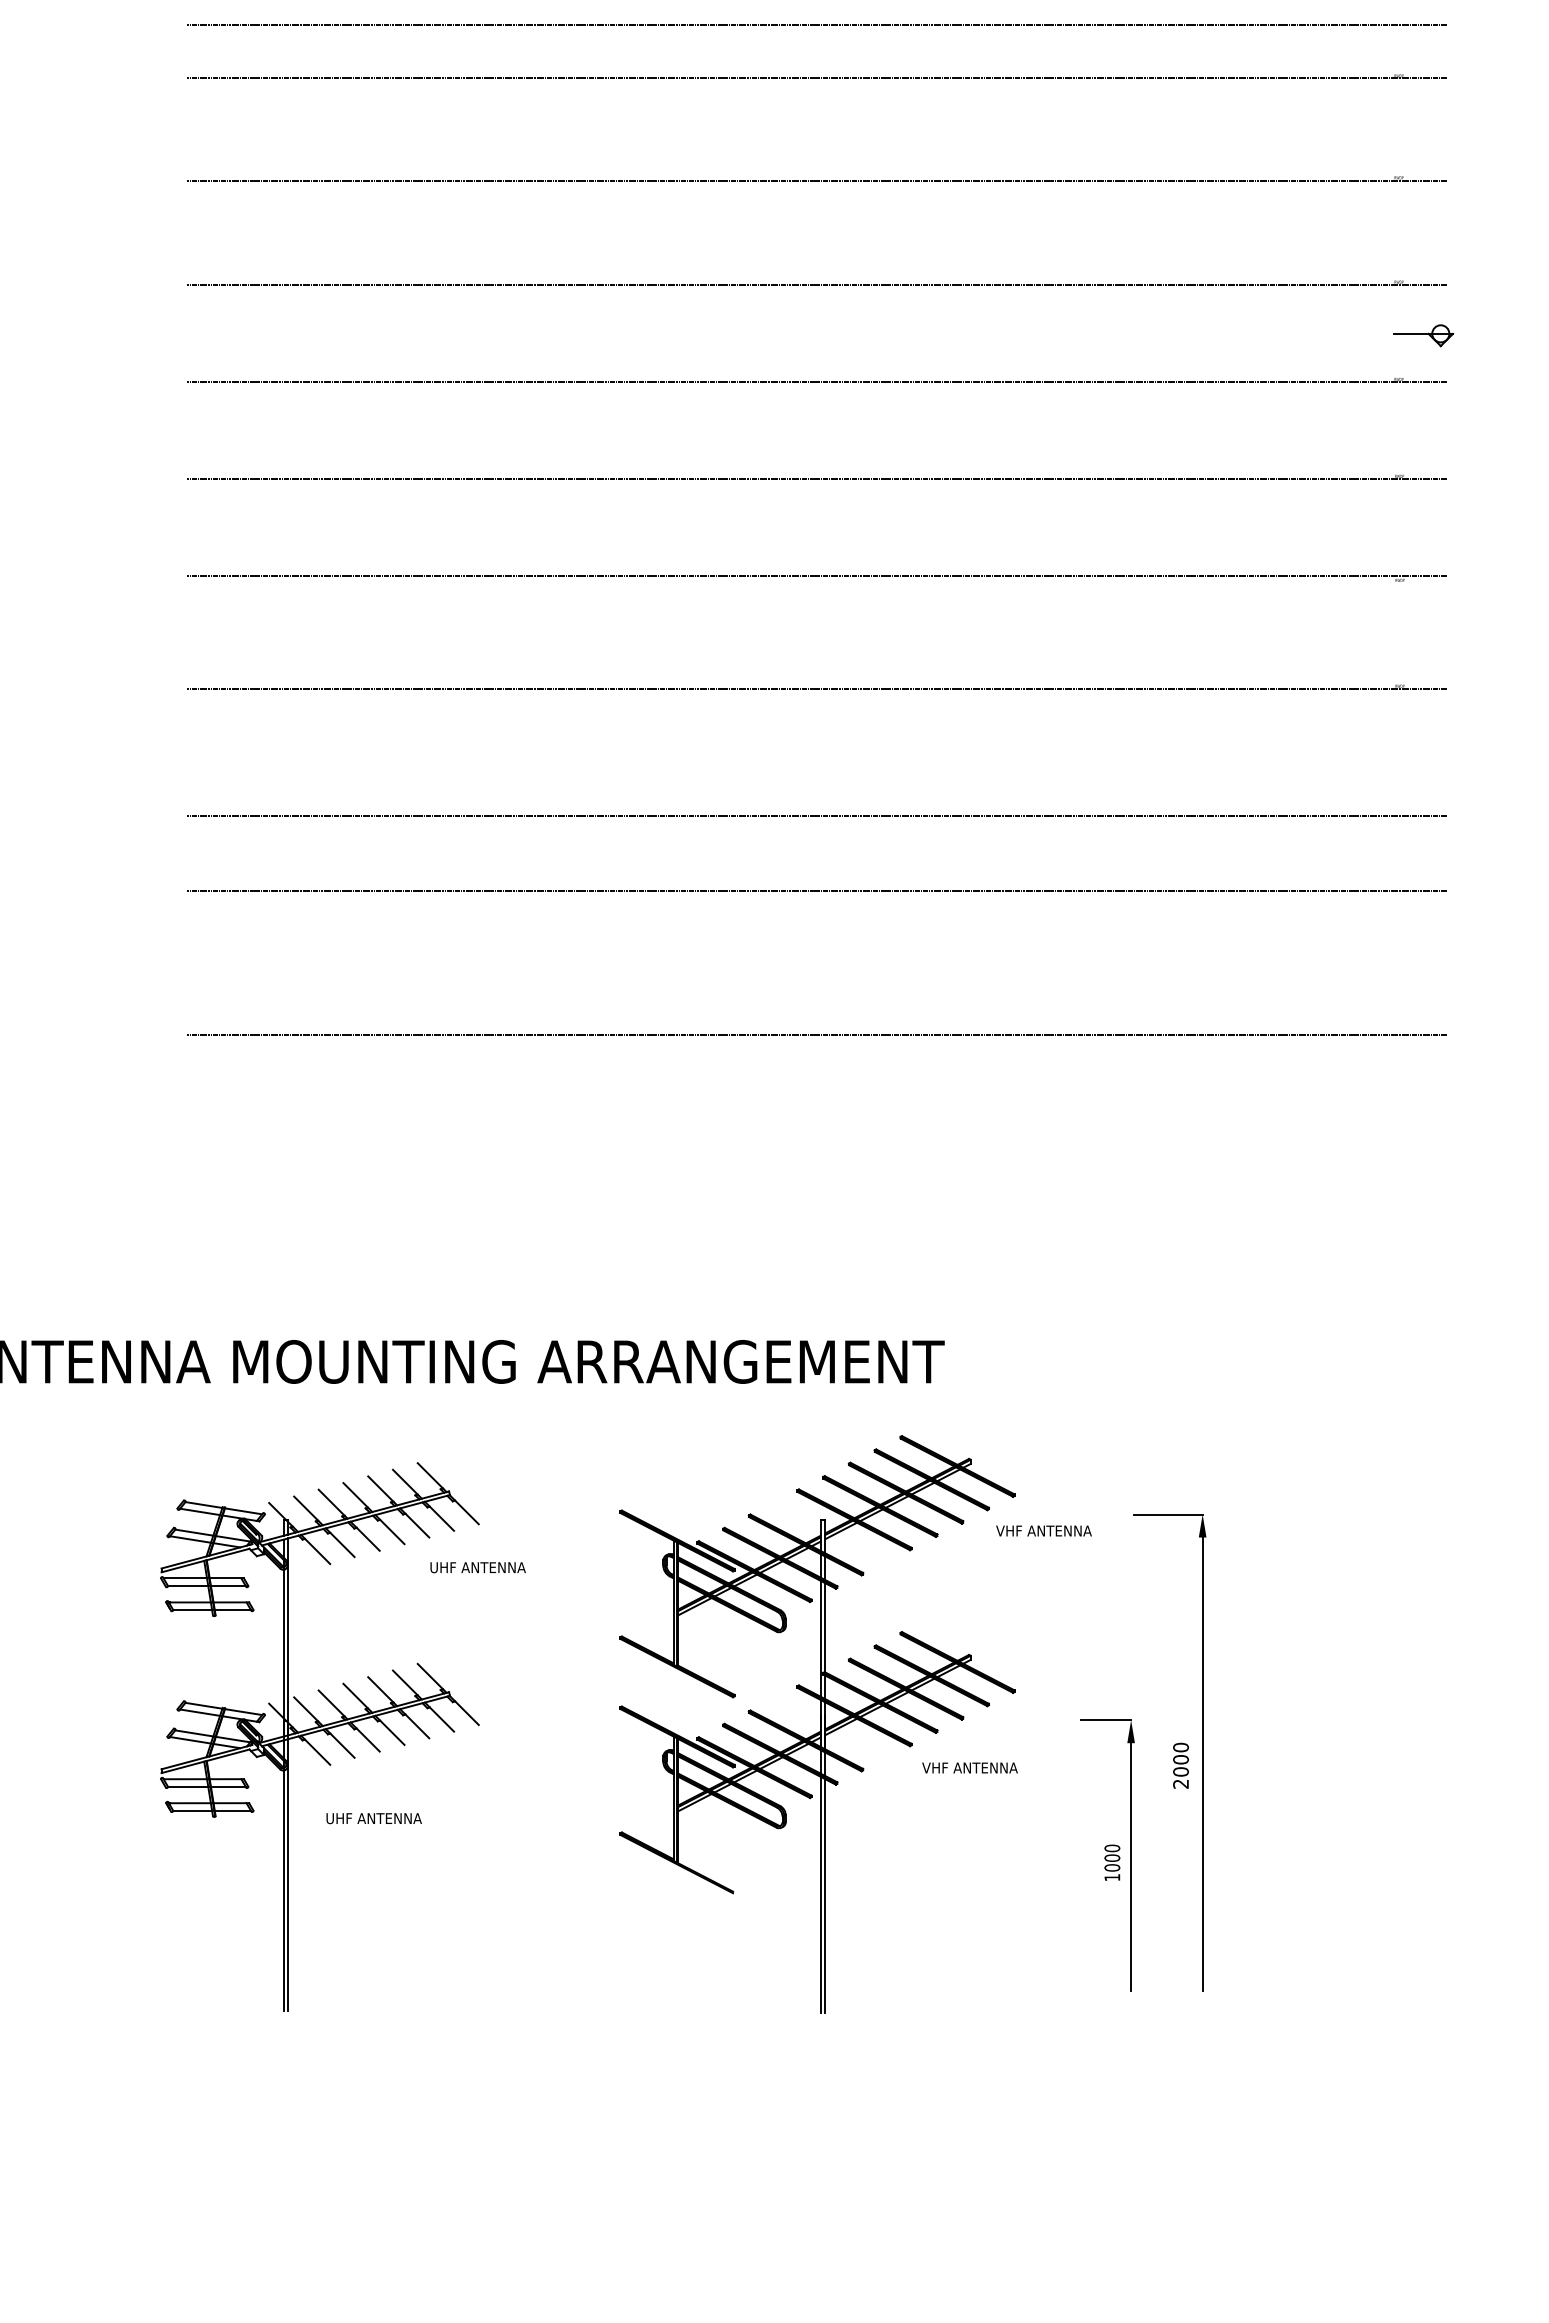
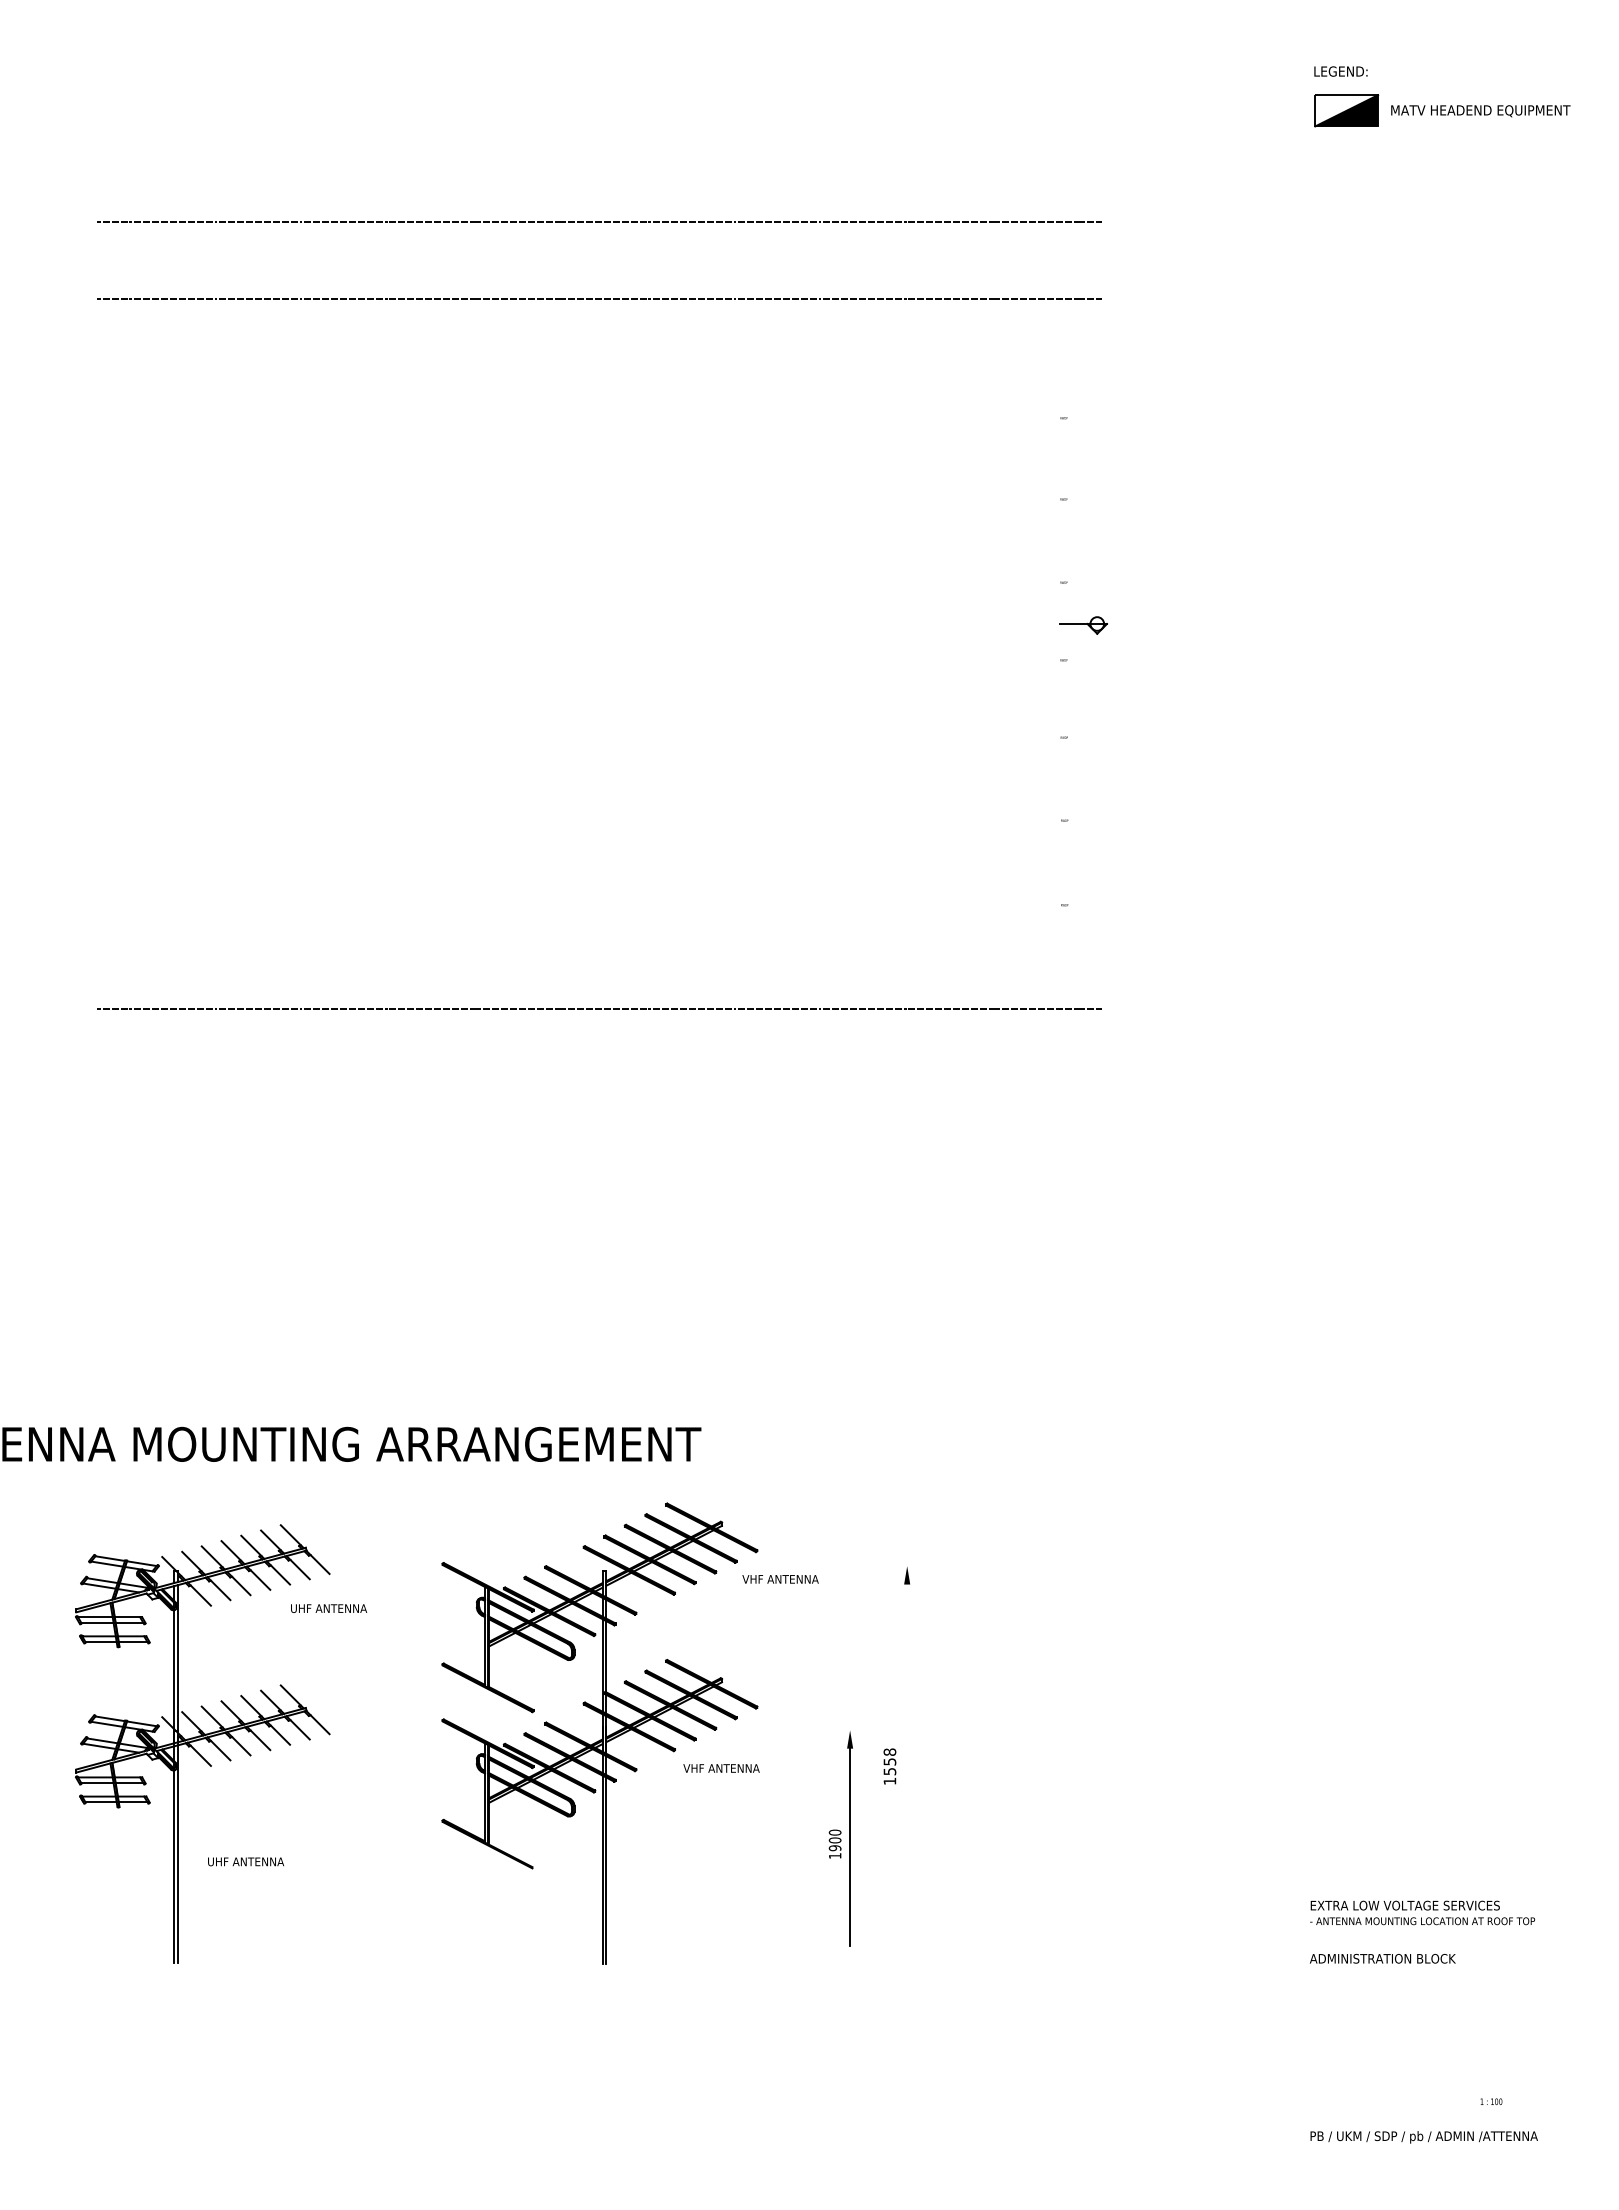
line: (815, 24) -> (598, 377), removed
line: (815, 78) -> (598, 420), removed
line: (815, 180) -> (598, 501), removed
line: (815, 284) -> (598, 584), removed
line: (815, 382) -> (598, 662), removed
line: (815, 478) -> (598, 739), removed
line: (815, 576) -> (598, 817), removed
line: (815, 689) -> (598, 907), removed
line: (815, 890) -> (598, 1068), removed
line: (815, 1034) -> (598, 1183), removed
line: (1167, 1514) -> (879, 1566), removed
line: (1106, 1720) -> (830, 1730), removed
line: (1203, 1764) -> (907, 1765), removed
text: (1180, 1765) -> (889, 1766), 2000 -> 1558
text: (373, 1818) -> (245, 1861), moved
text: (1112, 1868) -> (835, 1848), 1000 -> 1900

